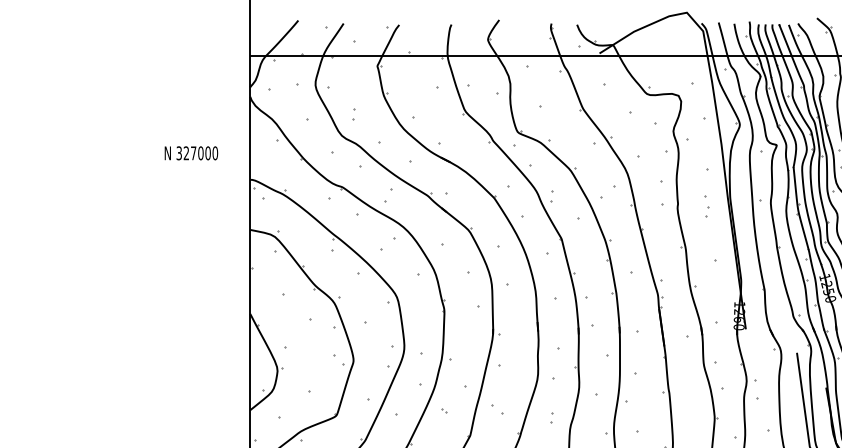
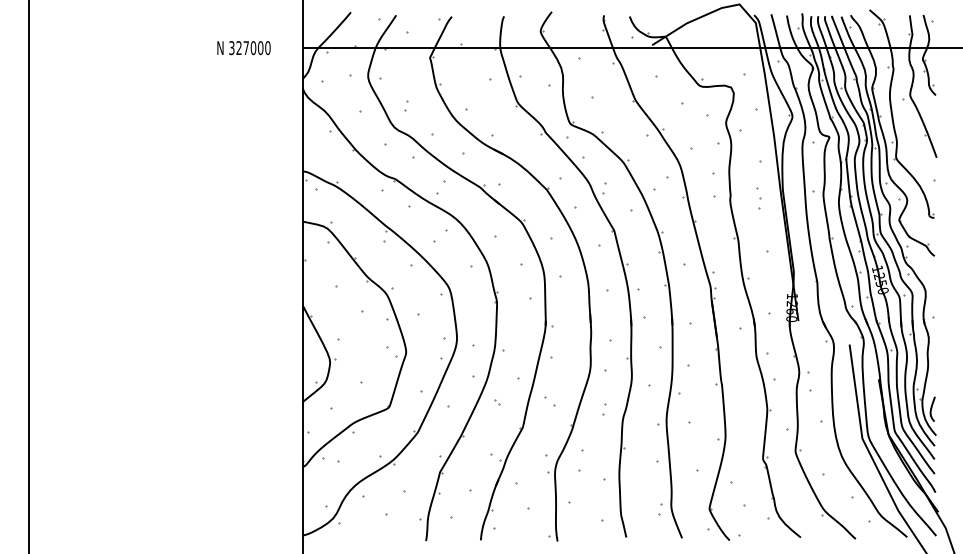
text: (190, 153) -> (243, 48), moved

